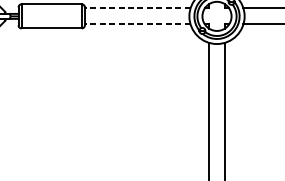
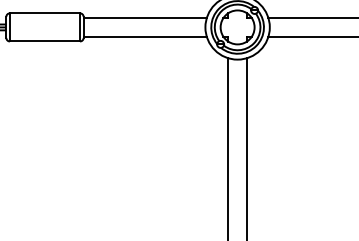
line: (137, 8) -> (145, 18), dashed -> solid
line: (137, 24) -> (145, 36), dashed -> solid

